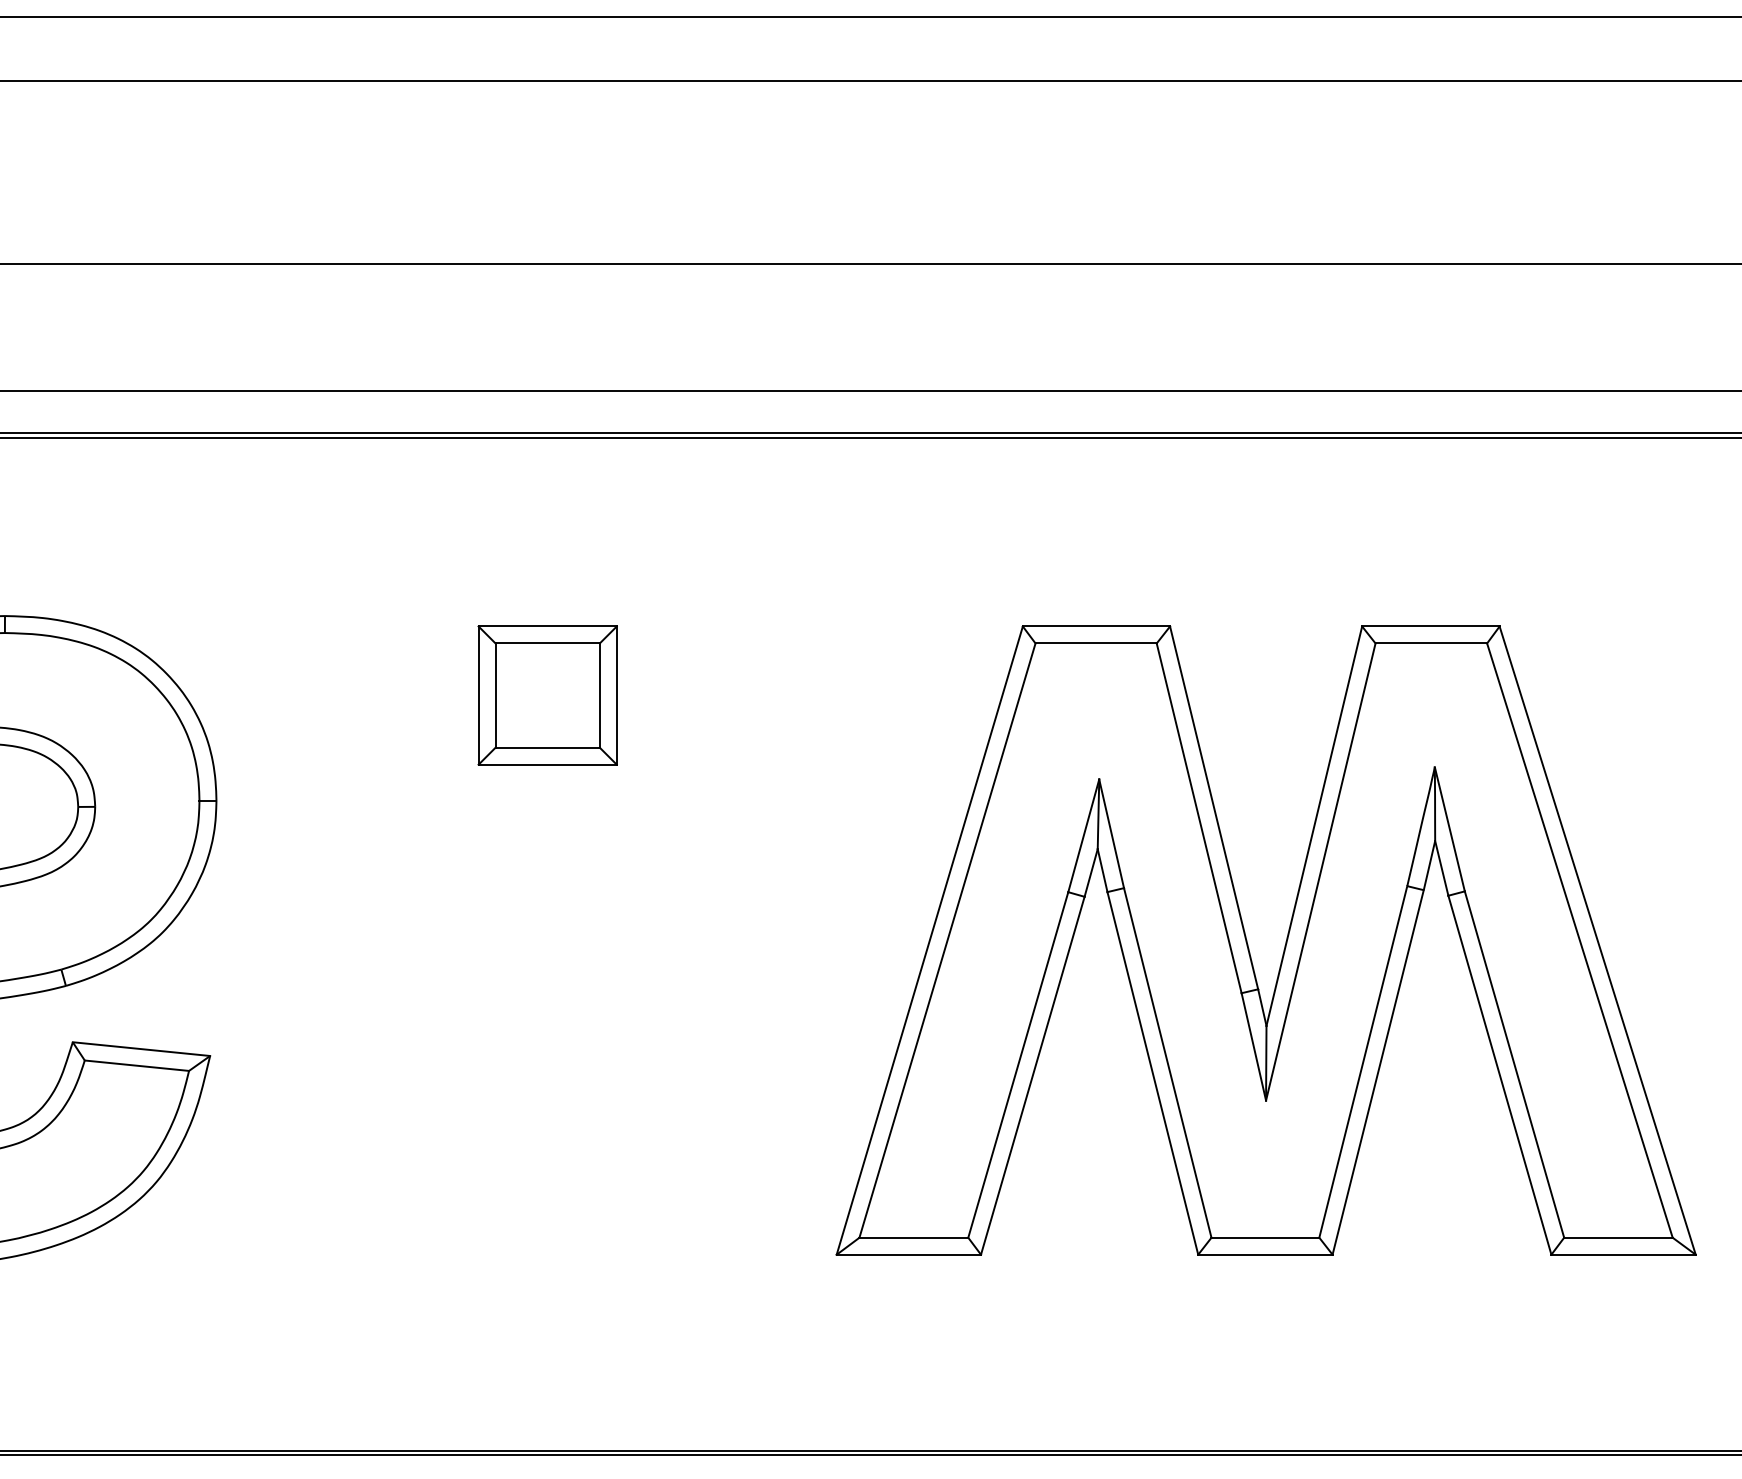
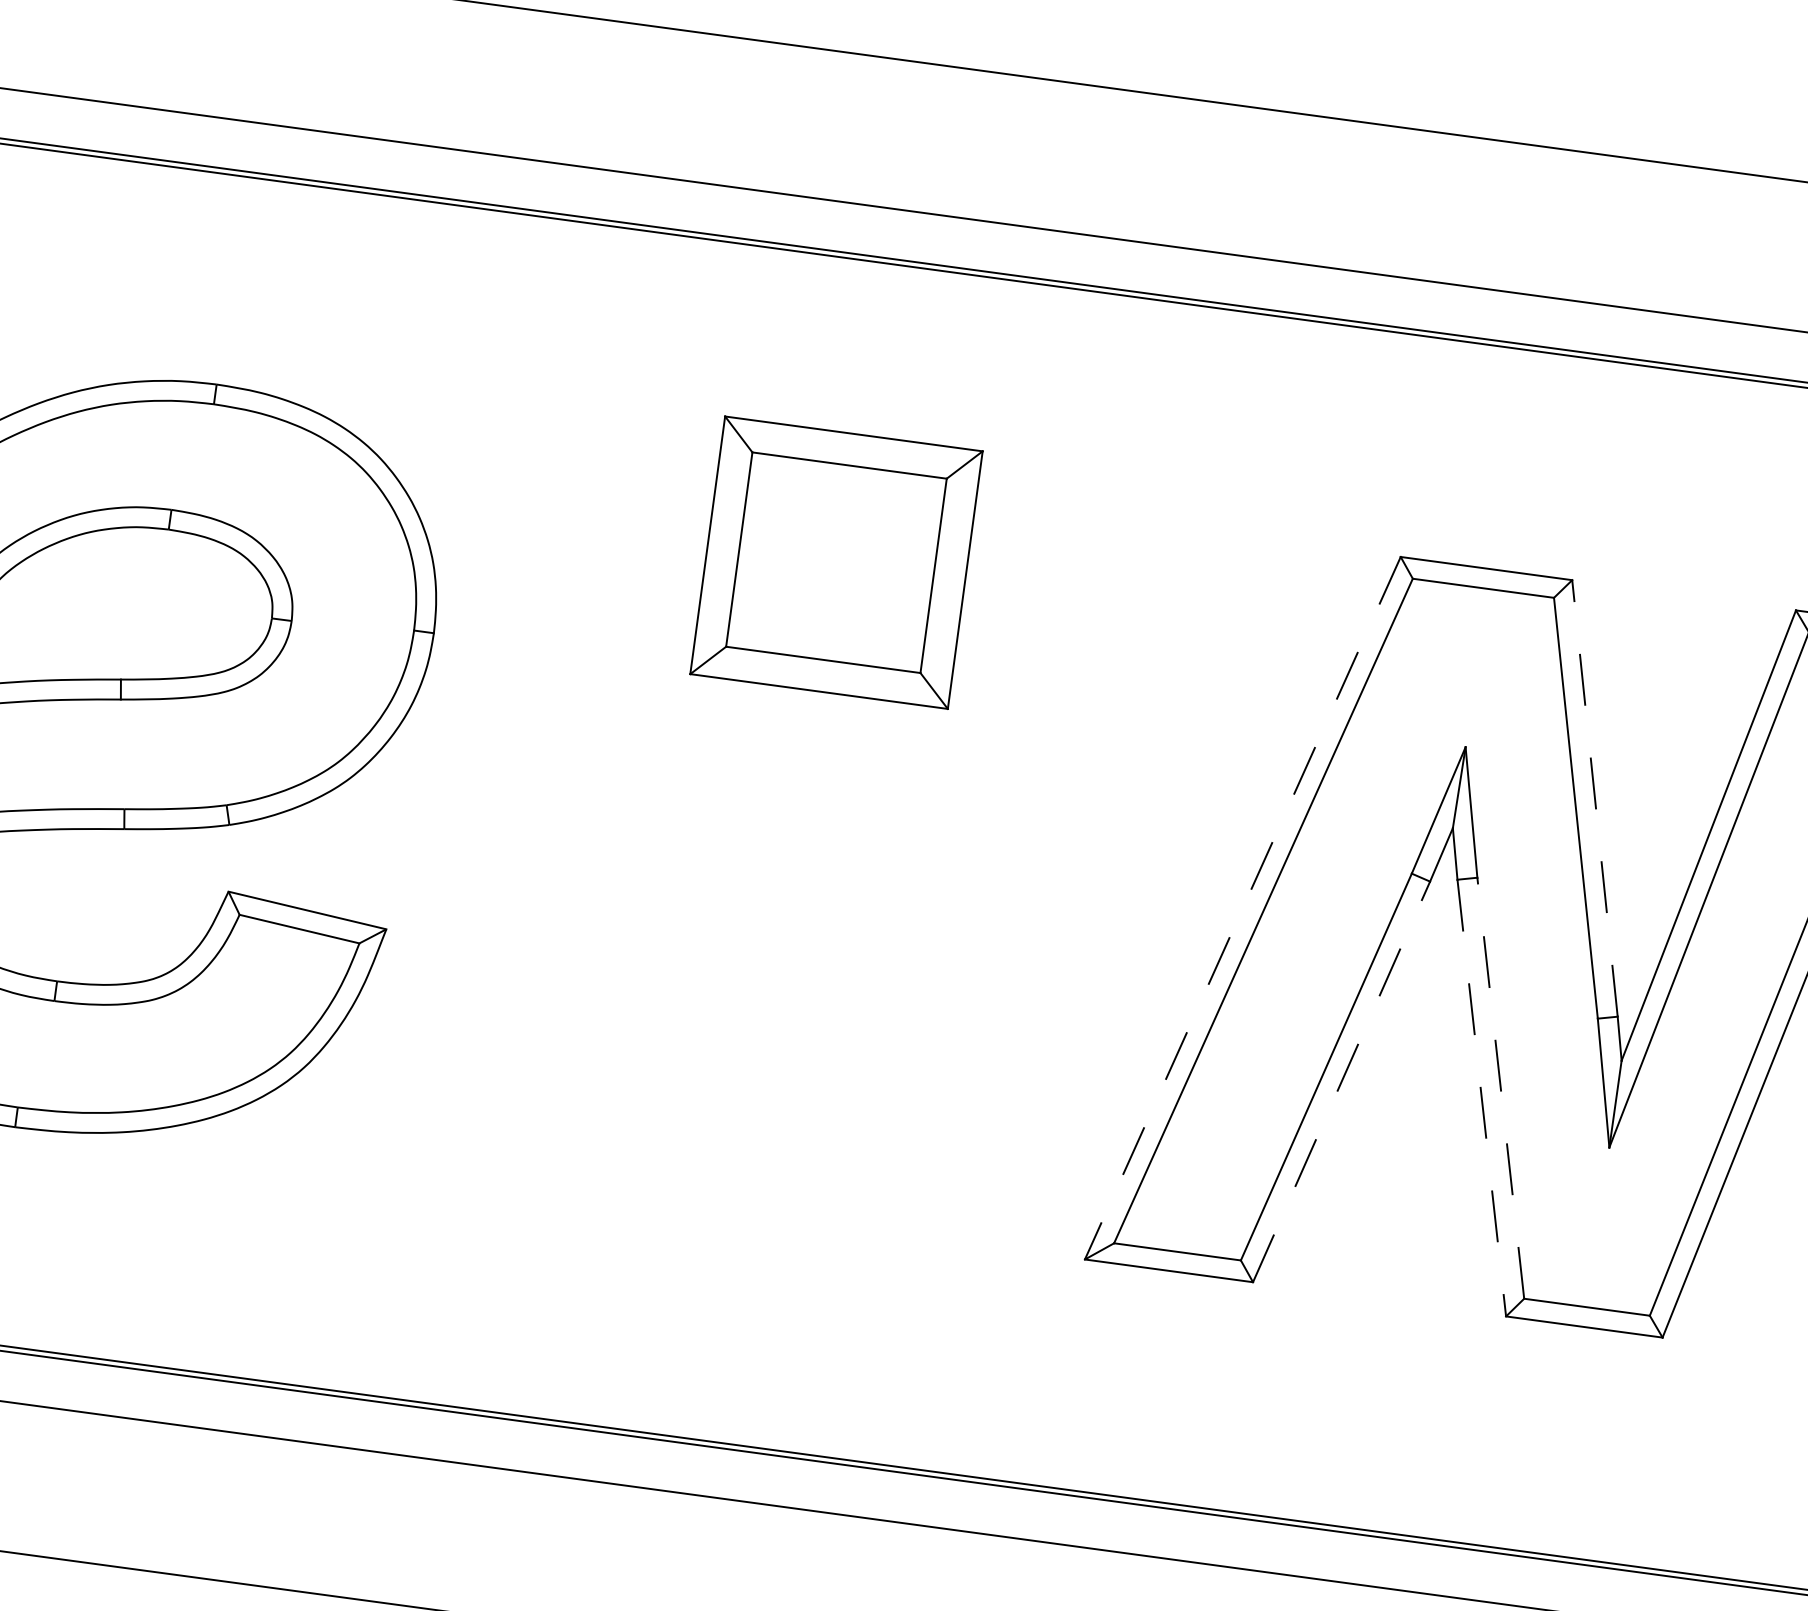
part: (547, 695) -> (836, 562), size x1.6
line: (1214, 807) -> (1595, 798), solid -> dashed
line: (929, 940) -> (1242, 908), solid -> dashed
line: (1167, 1062) -> (1500, 1087), solid -> dashed
line: (1152, 1073) -> (1481, 1098), solid -> dashed
line: (1032, 1075) -> (1341, 1081), solid -> dashed

